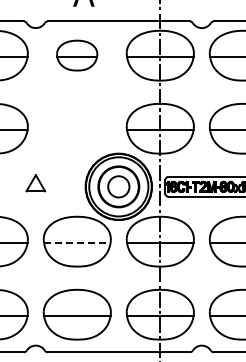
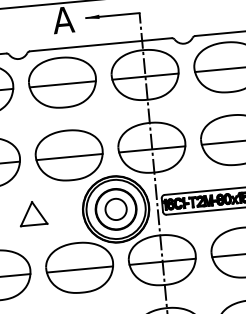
part: (76, 55) -> (61, 82), size x1.67
part: (76, 128) -> (68, 155), added
part: (35, 182) -> (32, 212), size x1.43
line: (77, 243) -> (80, 269), dashed -> solid

